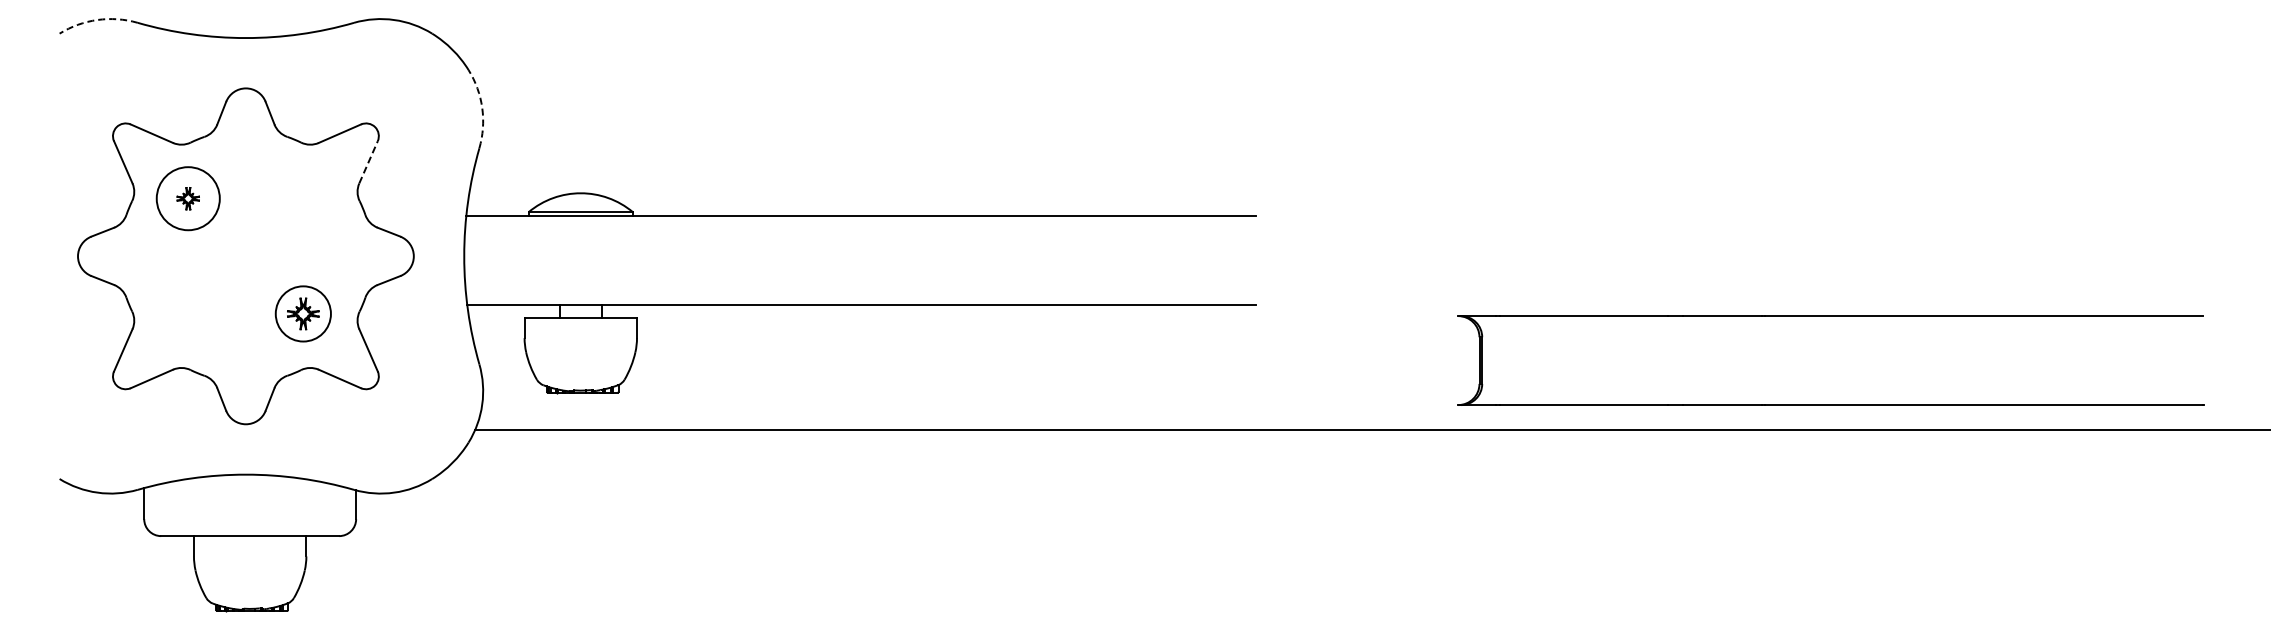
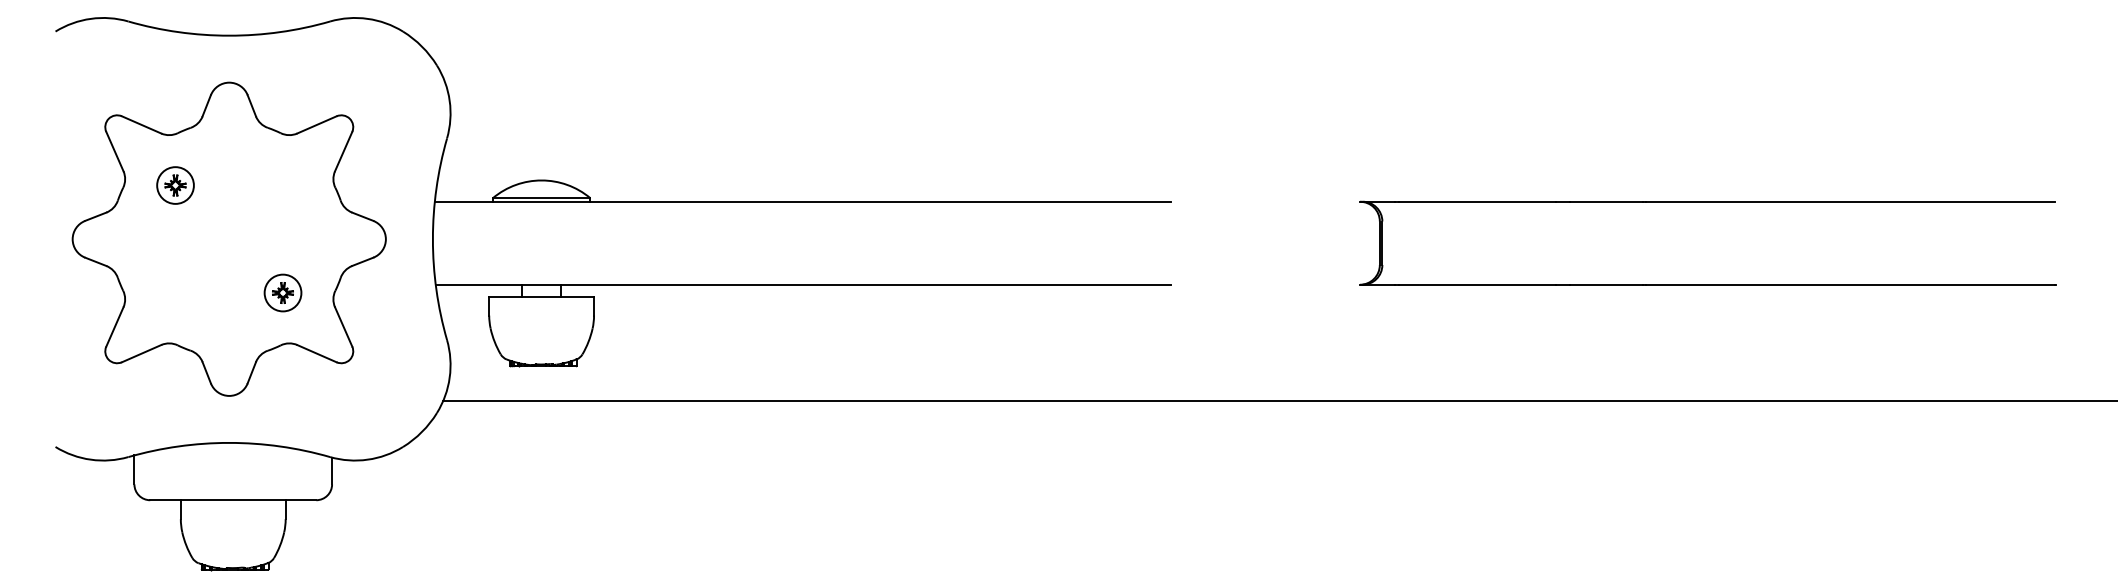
arc: (97, 19) -> (90, 18), dashed -> solid
arc: (482, 107) -> (449, 100), dashed -> solid
line: (368, 161) -> (343, 150), dashed -> solid
circle: (188, 198) -> (175, 185), size x0.62
part: (303, 313) -> (282, 292), size x0.71
part: (1830, 316) -> (1707, 202), moved

